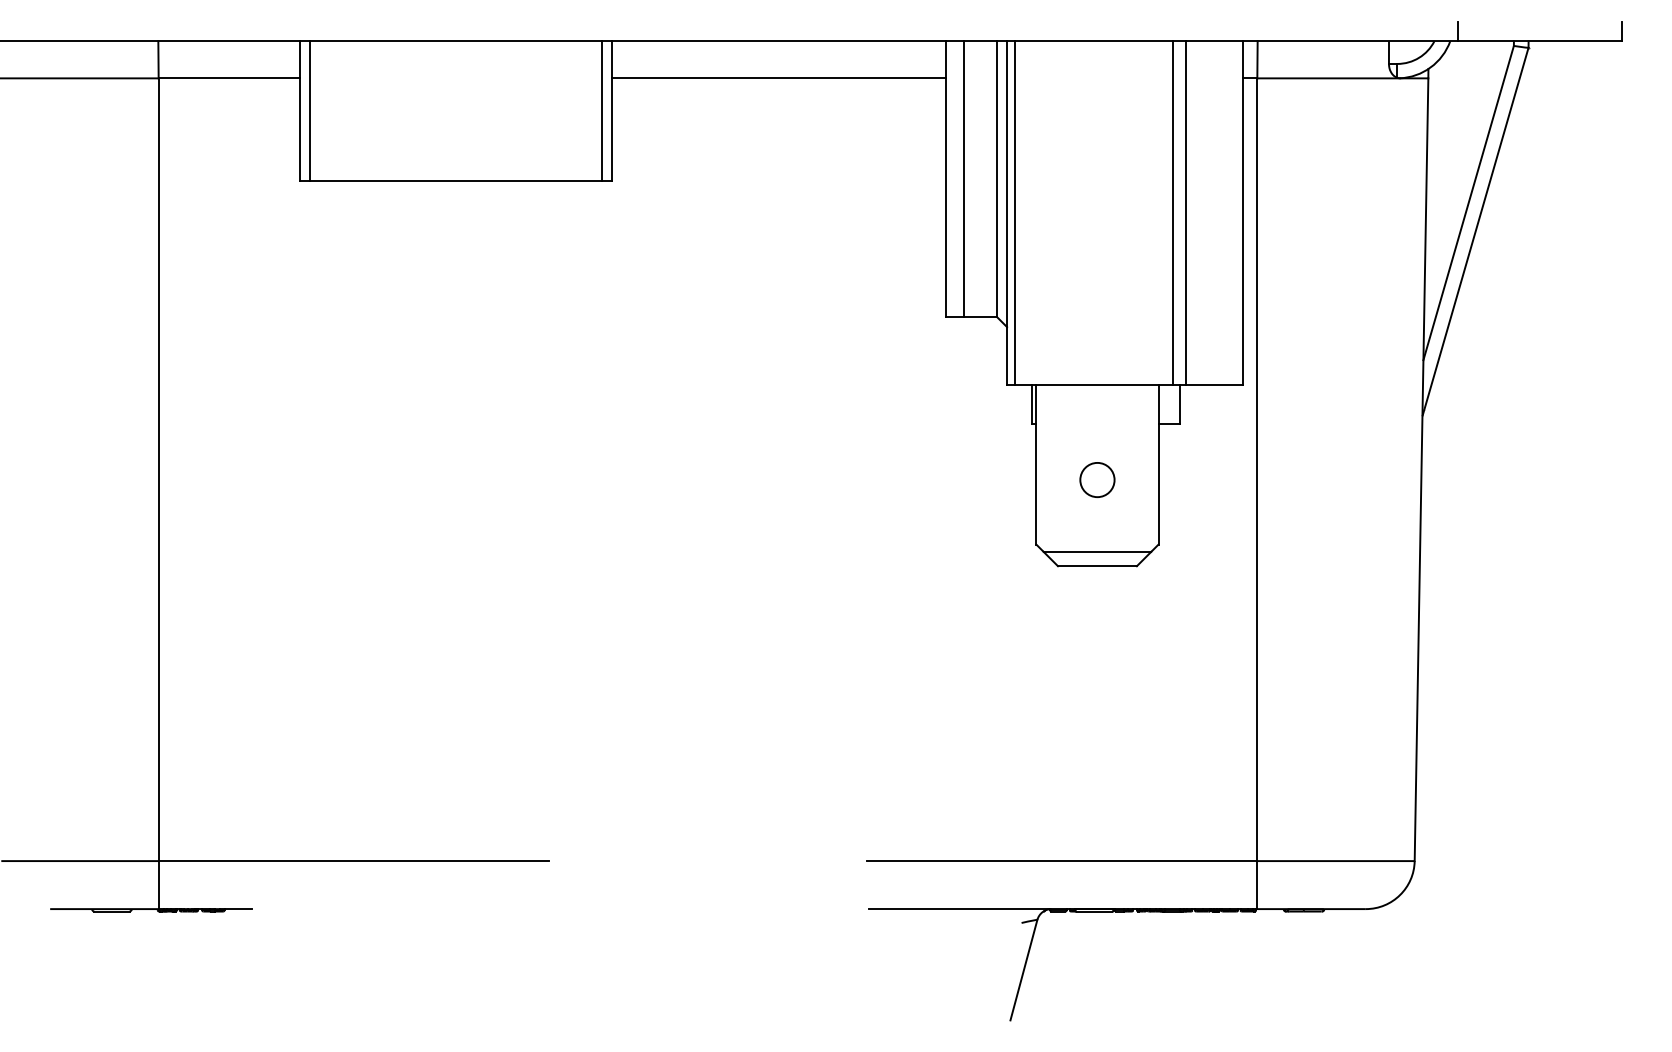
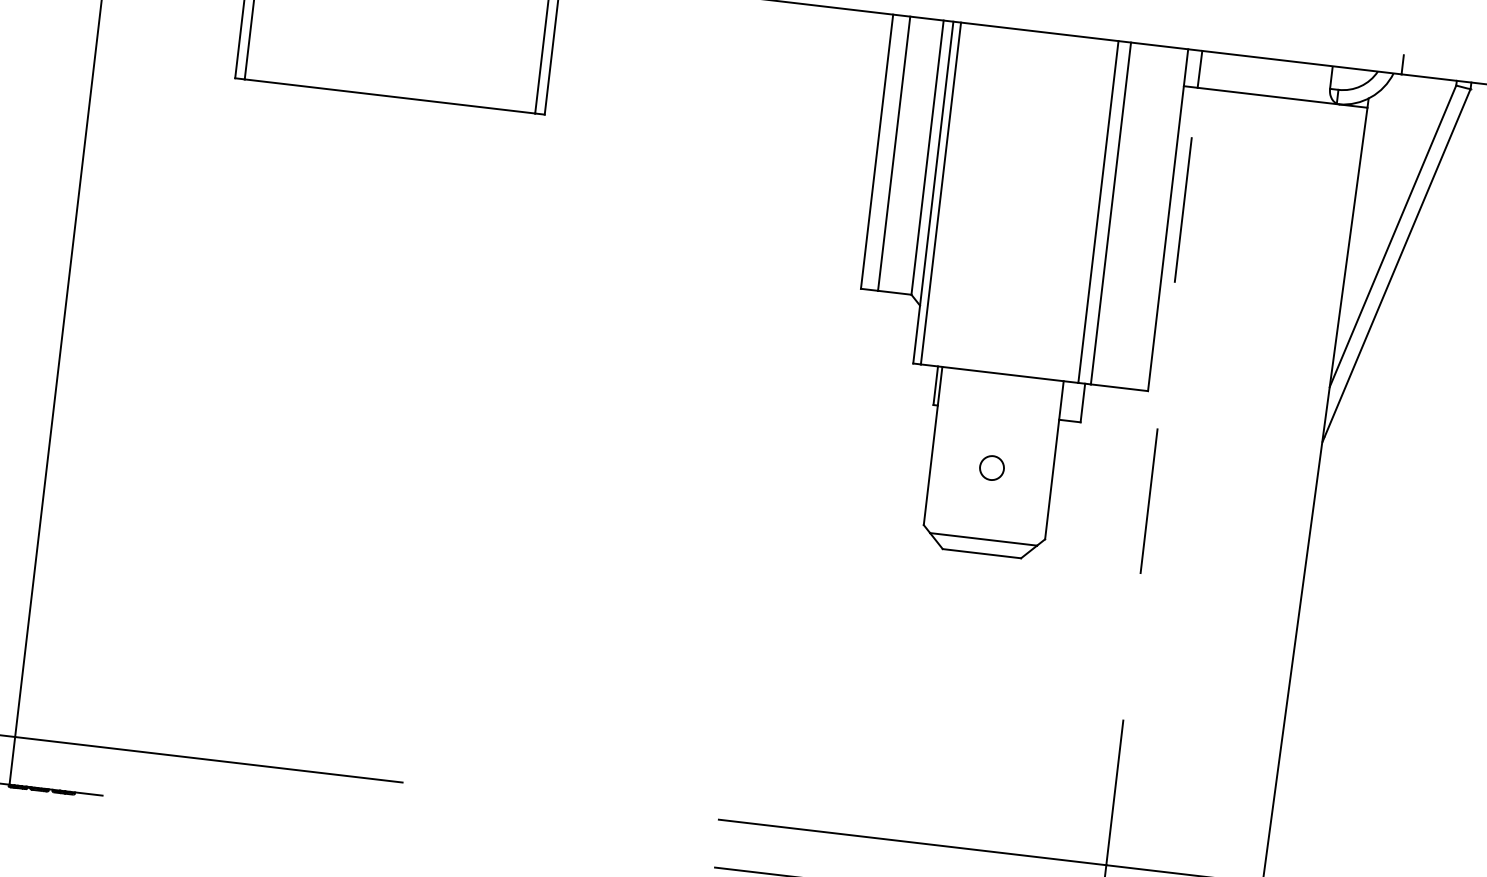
line: (779, 78) -> (723, 32), removed
line: (1257, 469) -> (1152, 476), solid -> dashed
circle: (1097, 479) -> (992, 467), size x0.7

